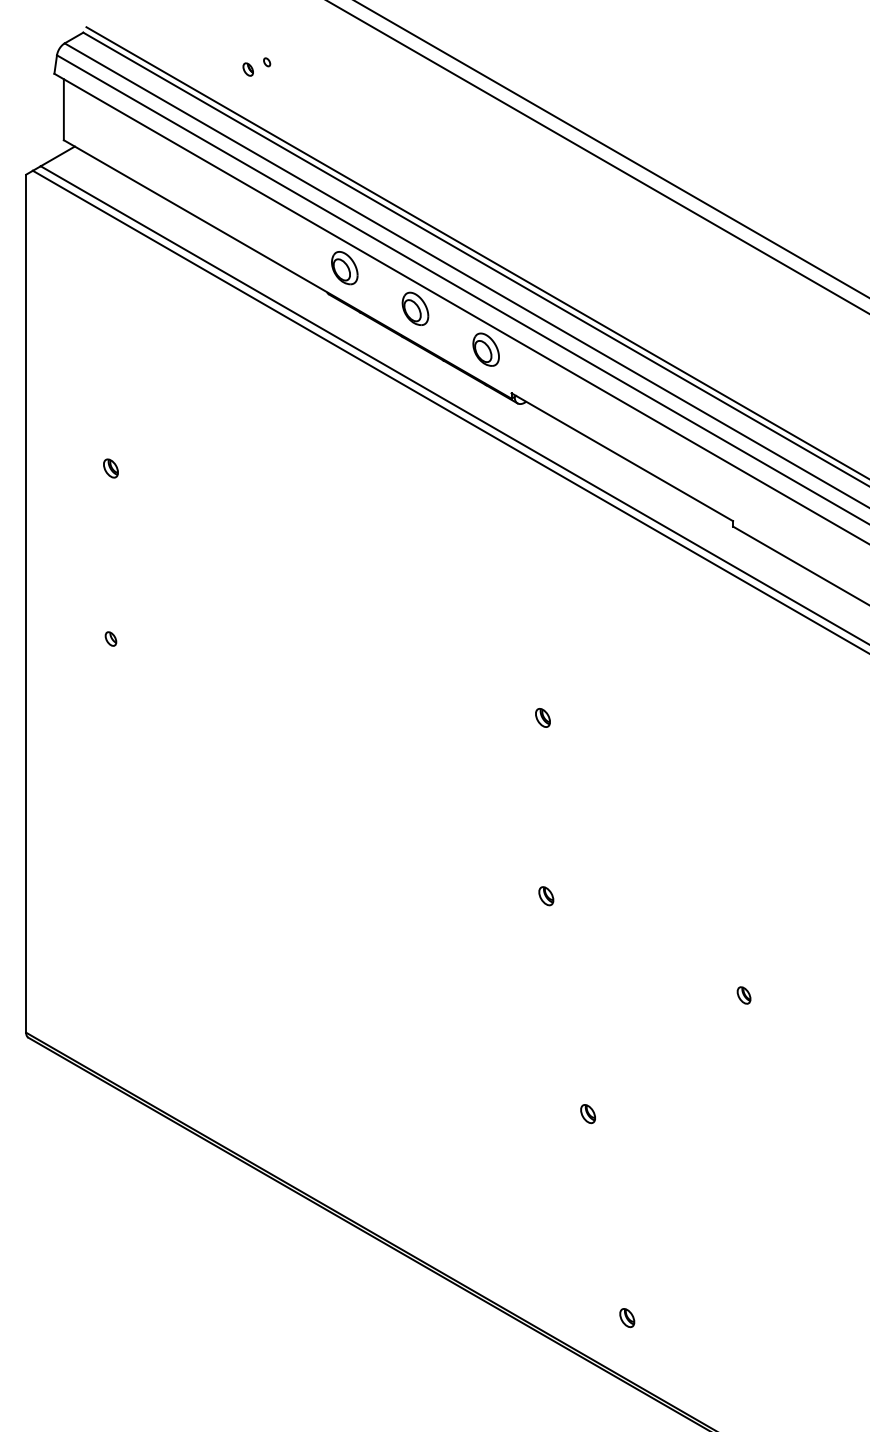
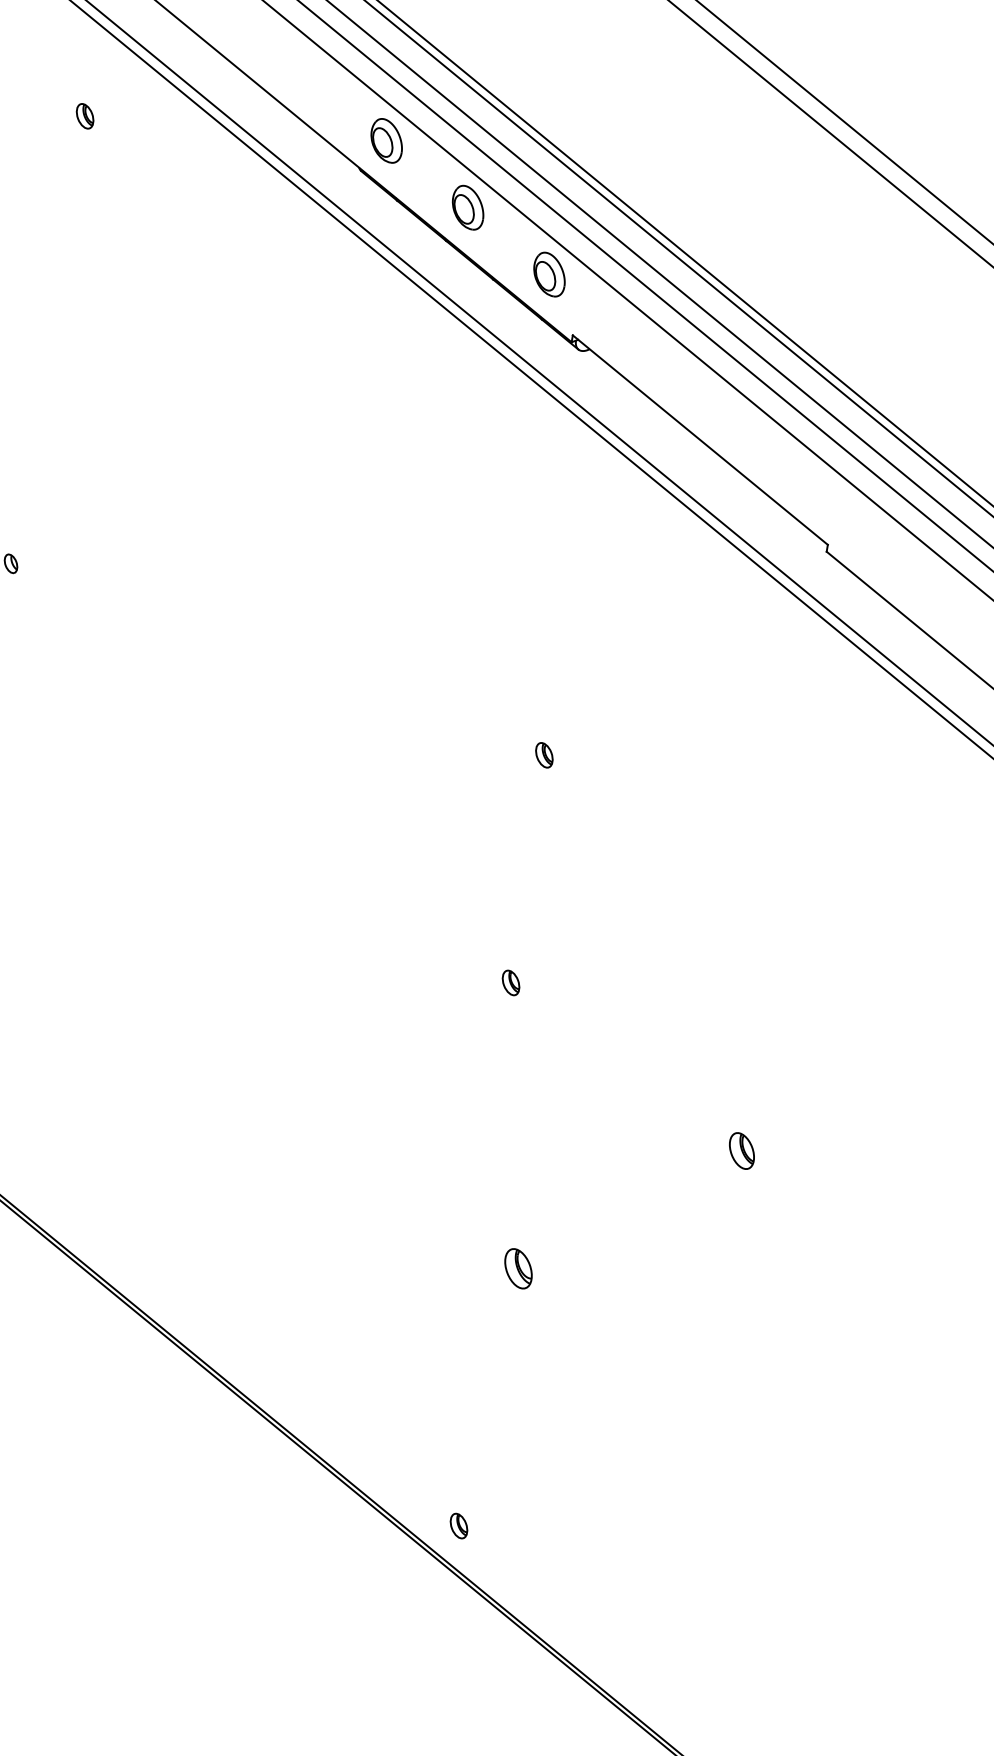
part: (110, 468) -> (84, 116), moved
part: (743, 995) -> (741, 1150), size x1.6
part: (587, 1114) -> (517, 1269), size x1.6
part: (627, 1318) -> (459, 1526), moved

